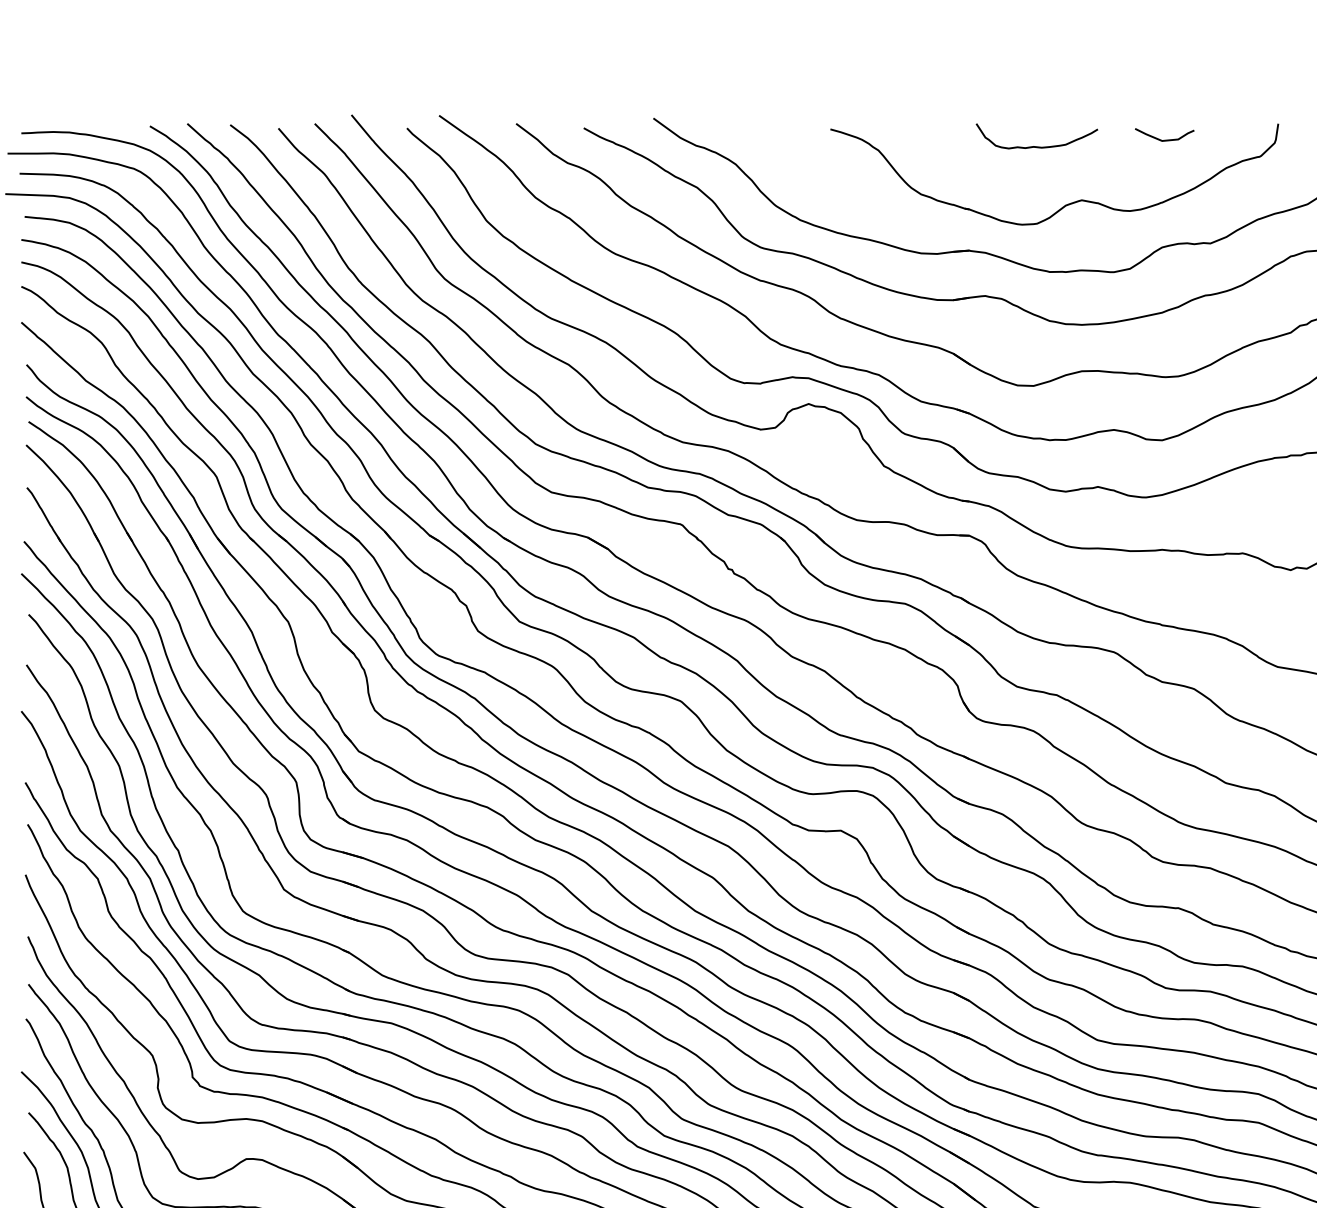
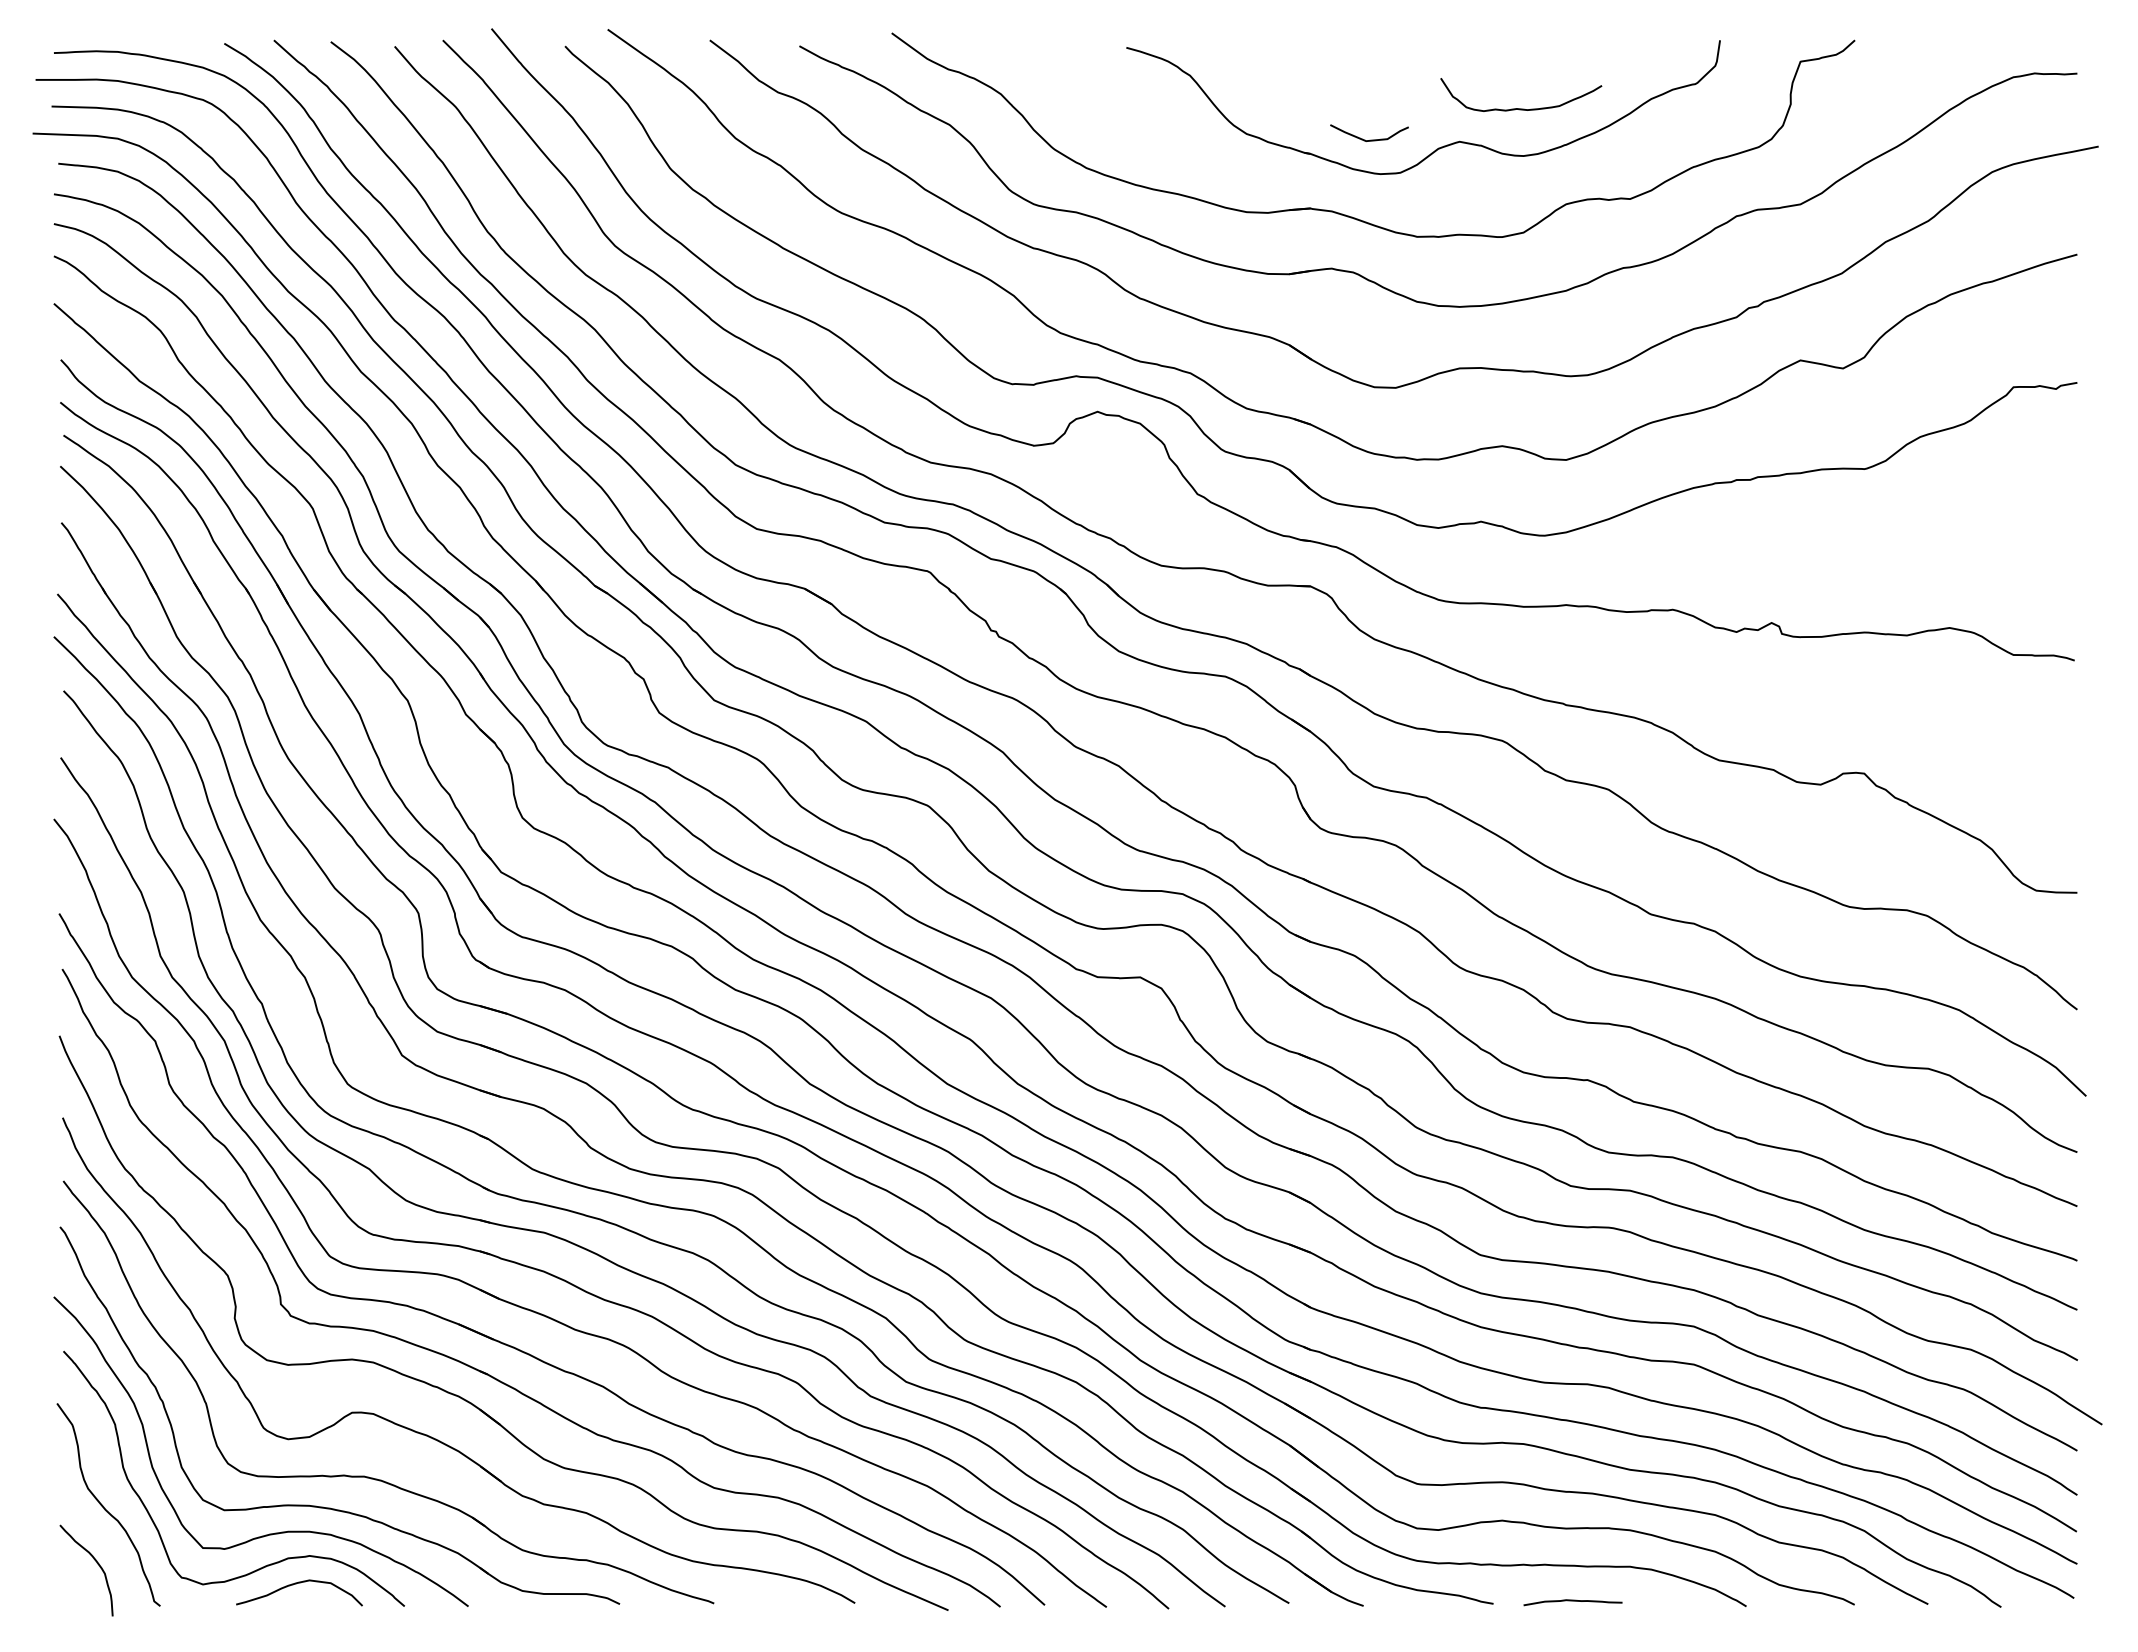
curve: (1165, 139) -> (1370, 139), moved
curve: (1037, 146) -> (1521, 108), moved

